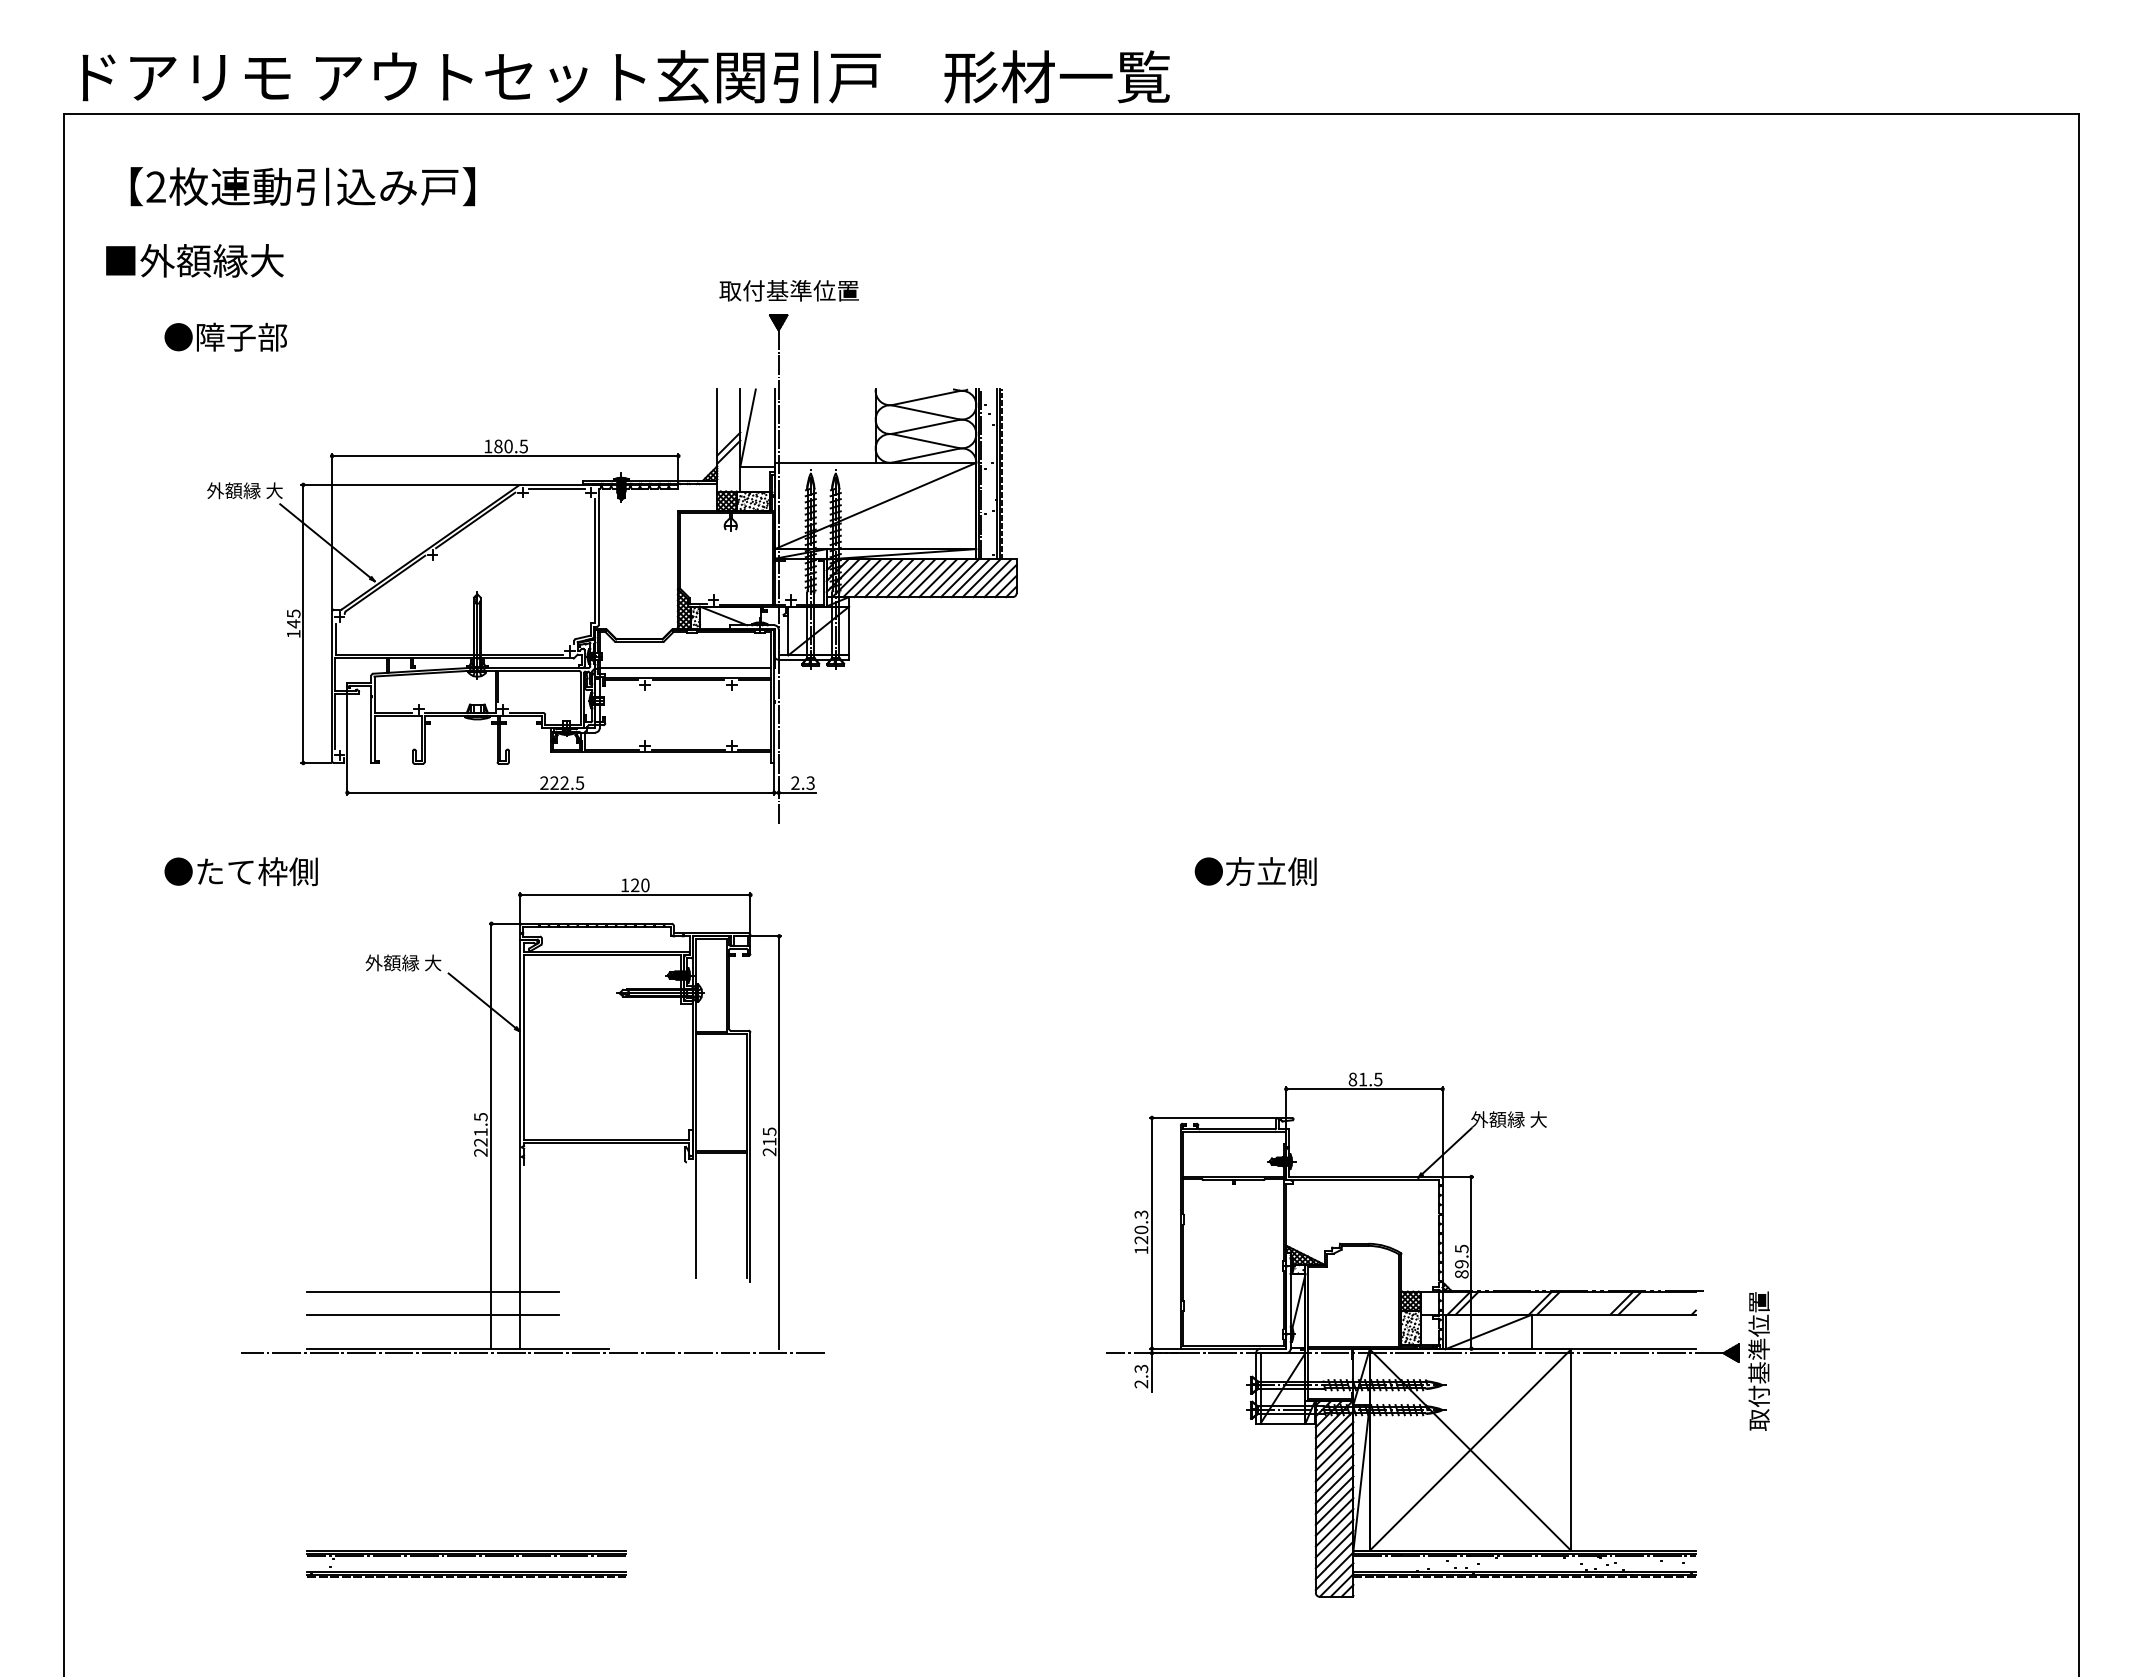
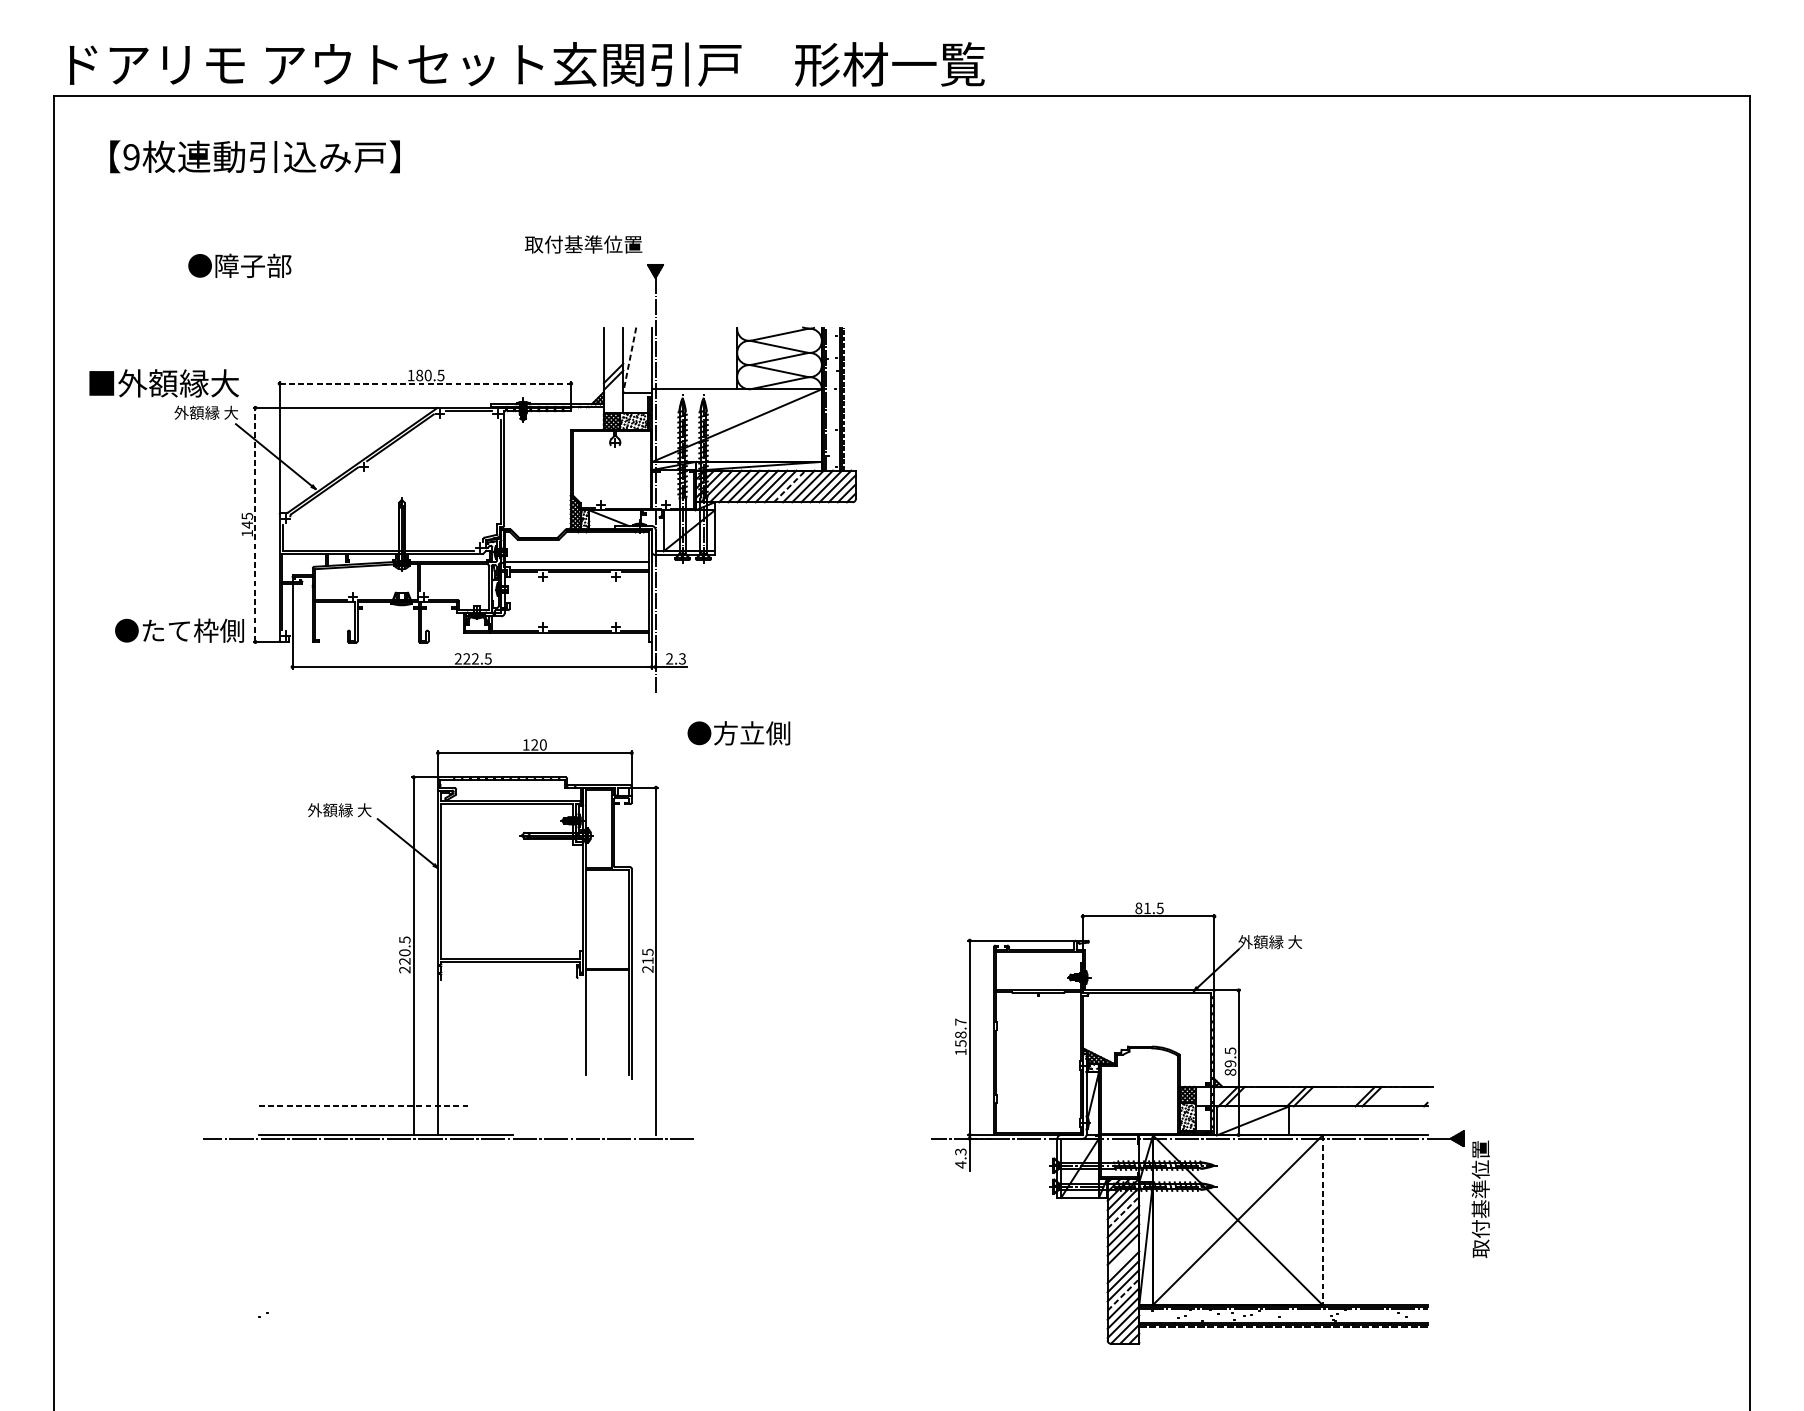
text: (155, 186) -> (131, 156), 2 -> 9
text: (194, 260) -> (163, 383), moved
text: (788, 290) -> (582, 244), moved
text: (225, 336) -> (239, 265), moved
line: (748, 428) -> (630, 360), solid -> dashed
line: (505, 456) -> (425, 383), solid -> dashed
line: (938, 578) -> (790, 486), solid -> dashed
line: (303, 623) -> (255, 524), solid -> dashed
text: (240, 871) -> (178, 630), moved
text: (1255, 871) -> (738, 733), moved
text: (480, 1132) -> (404, 952), 221.5 -> 220.5
text: (1141, 1227) -> (960, 1032), 120.3 -> 158.7
line: (432, 1291) -> (364, 1086), removed
line: (433, 1314) -> (364, 1106), solid -> dashed
text: (1758, 1360) -> (1480, 1198), moved
text: (1141, 1383) -> (960, 1164), 2.3 -> 4.3
line: (1334, 1440) -> (1123, 1212), solid -> dashed
line: (1571, 1450) -> (1322, 1220), solid -> dashed
line: (1334, 1495) -> (1123, 1258), removed
line: (1334, 1538) -> (1123, 1294), solid -> dashed
part: (466, 1556) -> (392, 1309), removed

